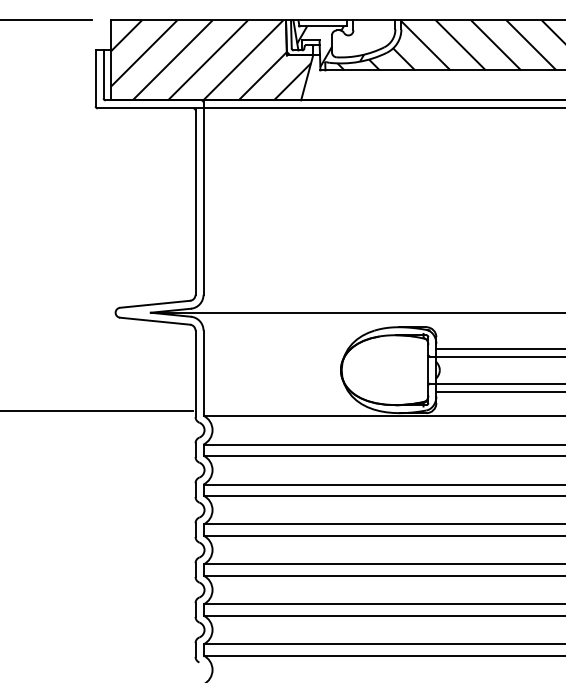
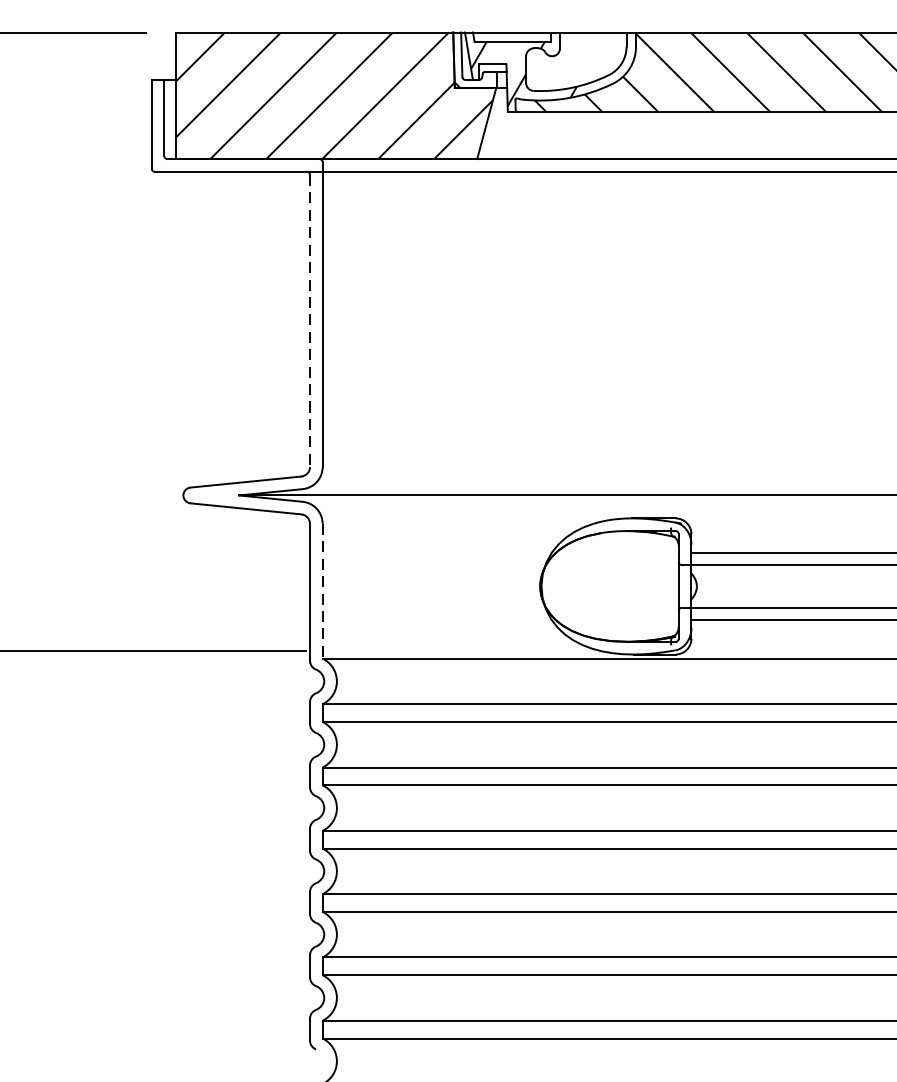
line: (195, 203) -> (309, 322), solid -> dashed
line: (203, 373) -> (322, 591), solid -> dashed

